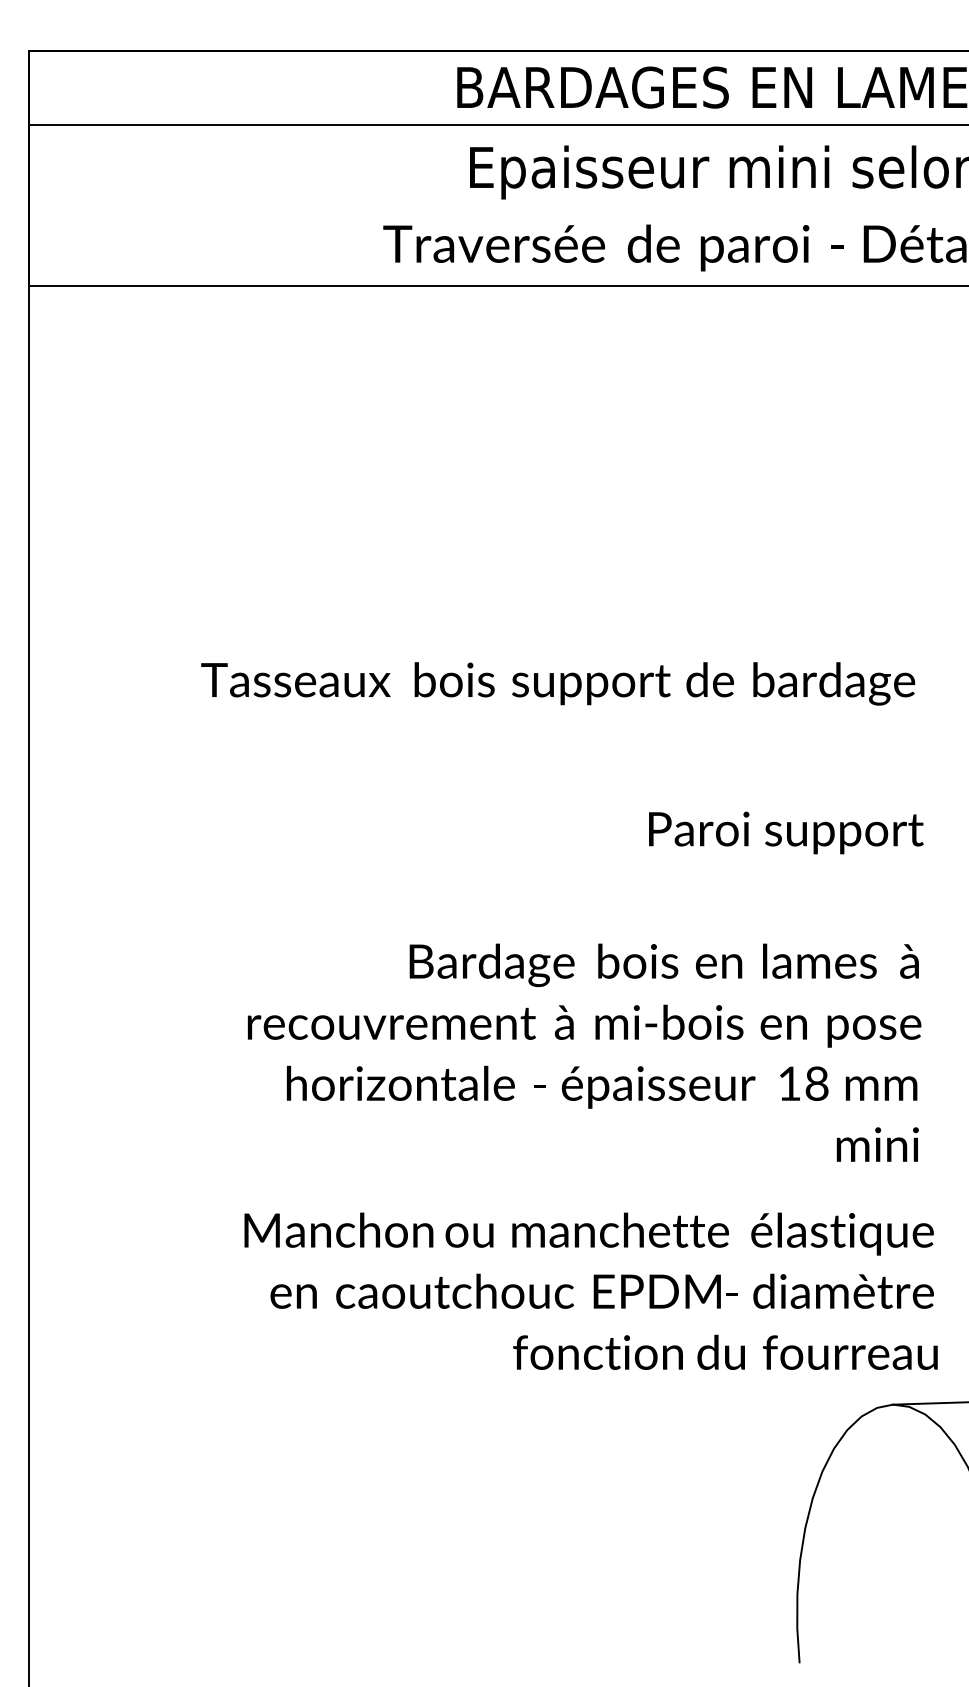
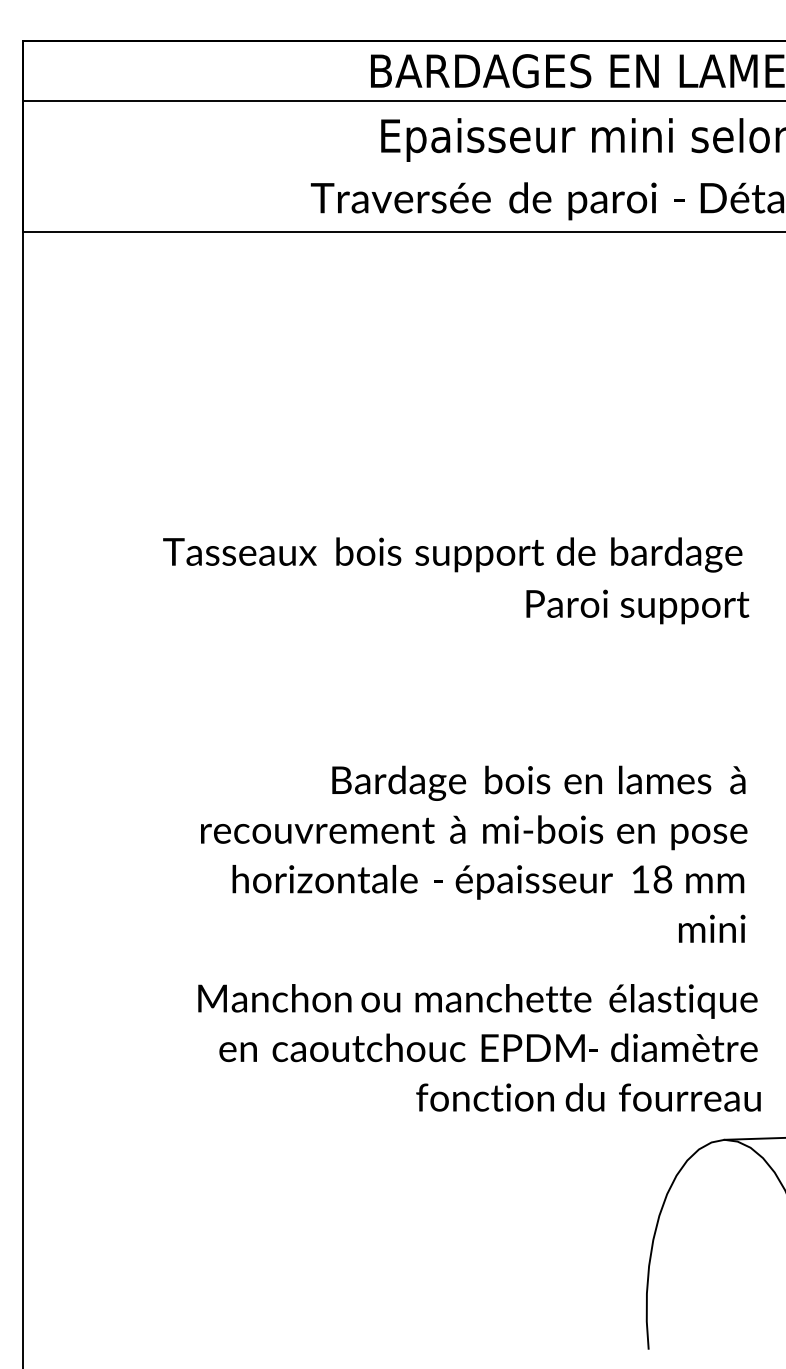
text: (786, 832) -> (638, 606), moved

